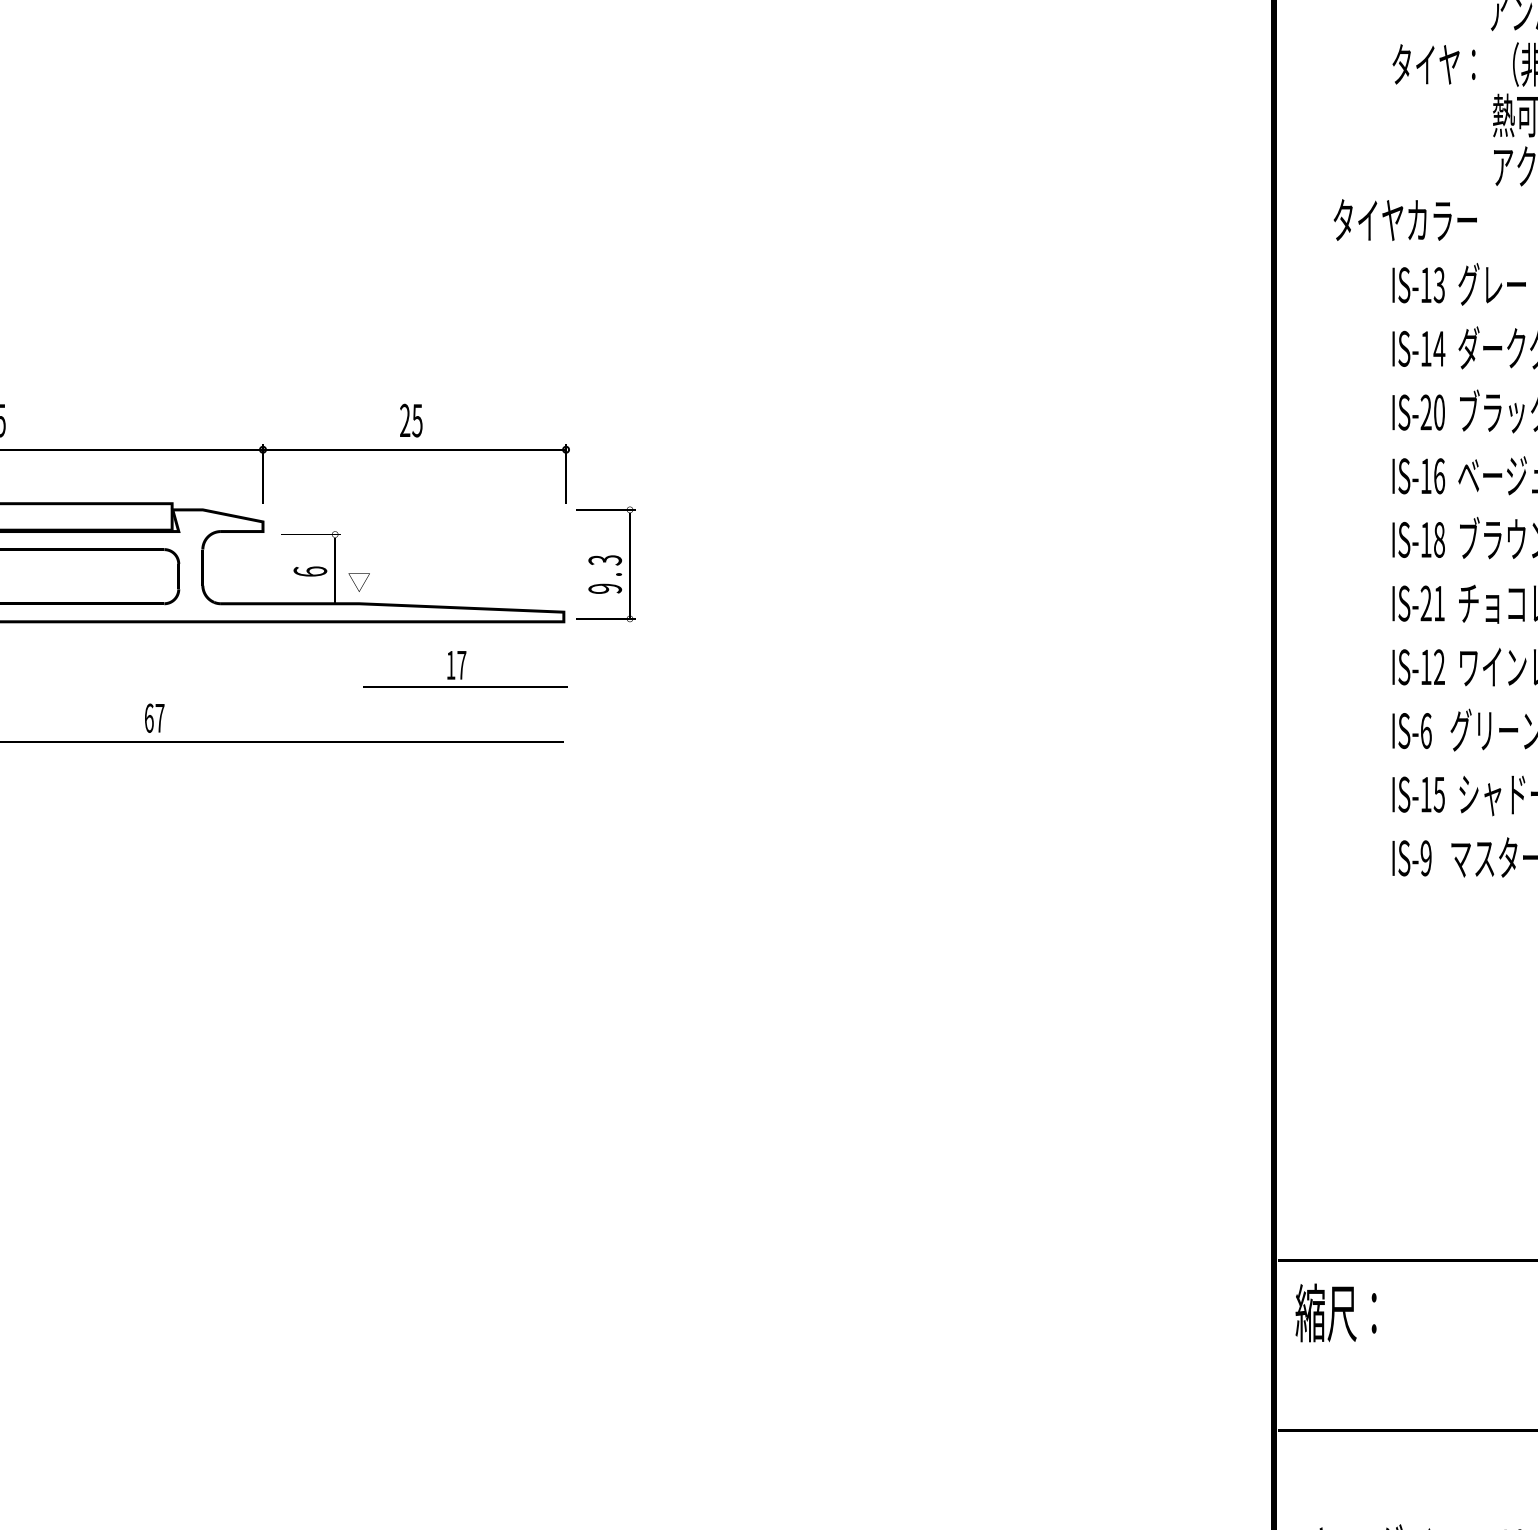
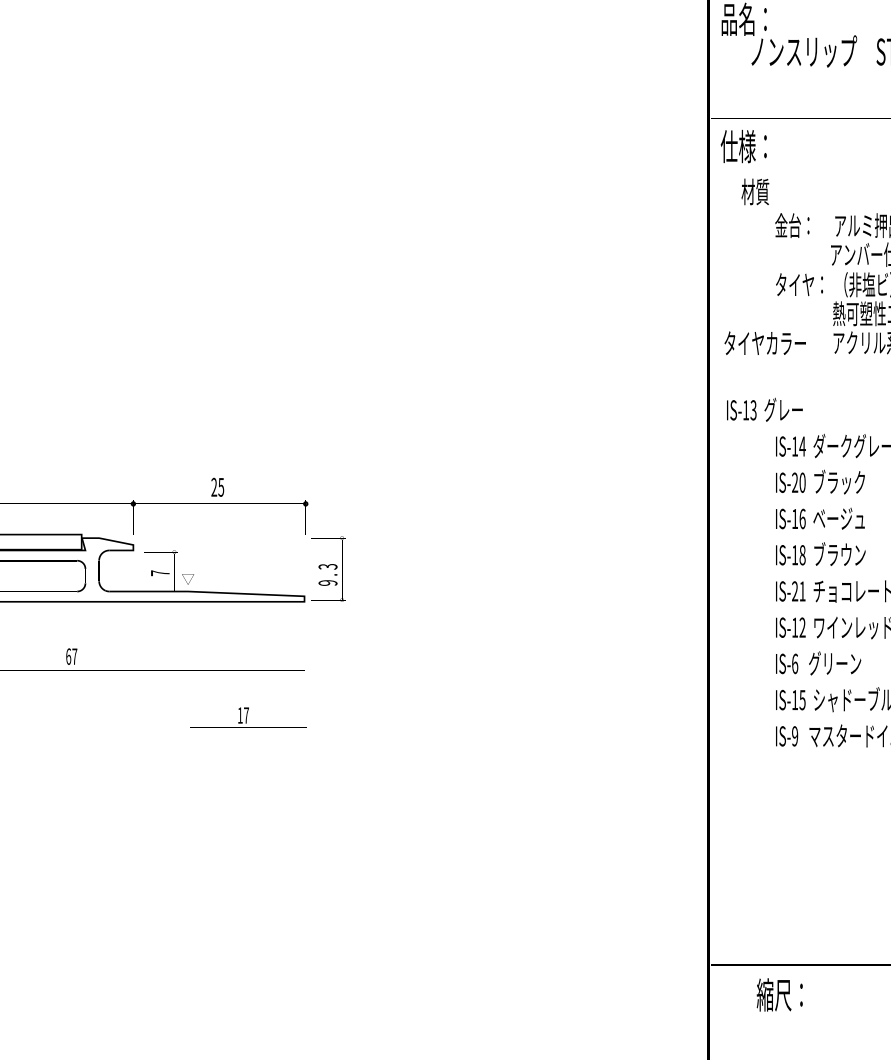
text: (1404, 218) -> (764, 342), moved
text: (1458, 283) -> (764, 409), moved
text: (308, 572) -> (159, 573), 6 -> 7
text: (465, 668) -> (248, 717), moved
text: (1335, 1312) -> (779, 994), moved

